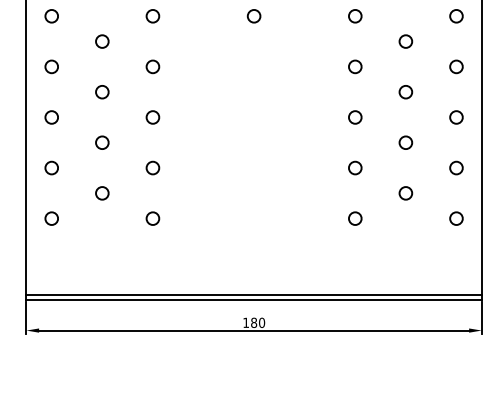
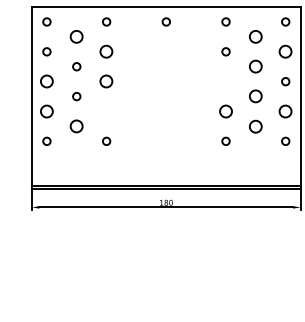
circle: (101, 40) -> (76, 36), size x1.6
circle: (405, 40) -> (255, 36), size x1.6
circle: (152, 66) -> (106, 51), size x1.6
circle: (456, 66) -> (285, 51), size x1.6
circle: (405, 91) -> (255, 66), size x1.6
circle: (51, 117) -> (46, 81), size x1.6
circle: (152, 117) -> (106, 81), size x1.6
circle: (354, 117) -> (225, 81), removed
circle: (405, 142) -> (255, 96), size x1.6
circle: (51, 168) -> (46, 111), size x1.6
circle: (152, 168) -> (106, 111), removed
circle: (354, 168) -> (225, 111), size x1.6
circle: (456, 168) -> (285, 111), size x1.6
circle: (405, 191) -> (255, 125), size x1.6
circle: (101, 193) -> (76, 126), size x1.6

